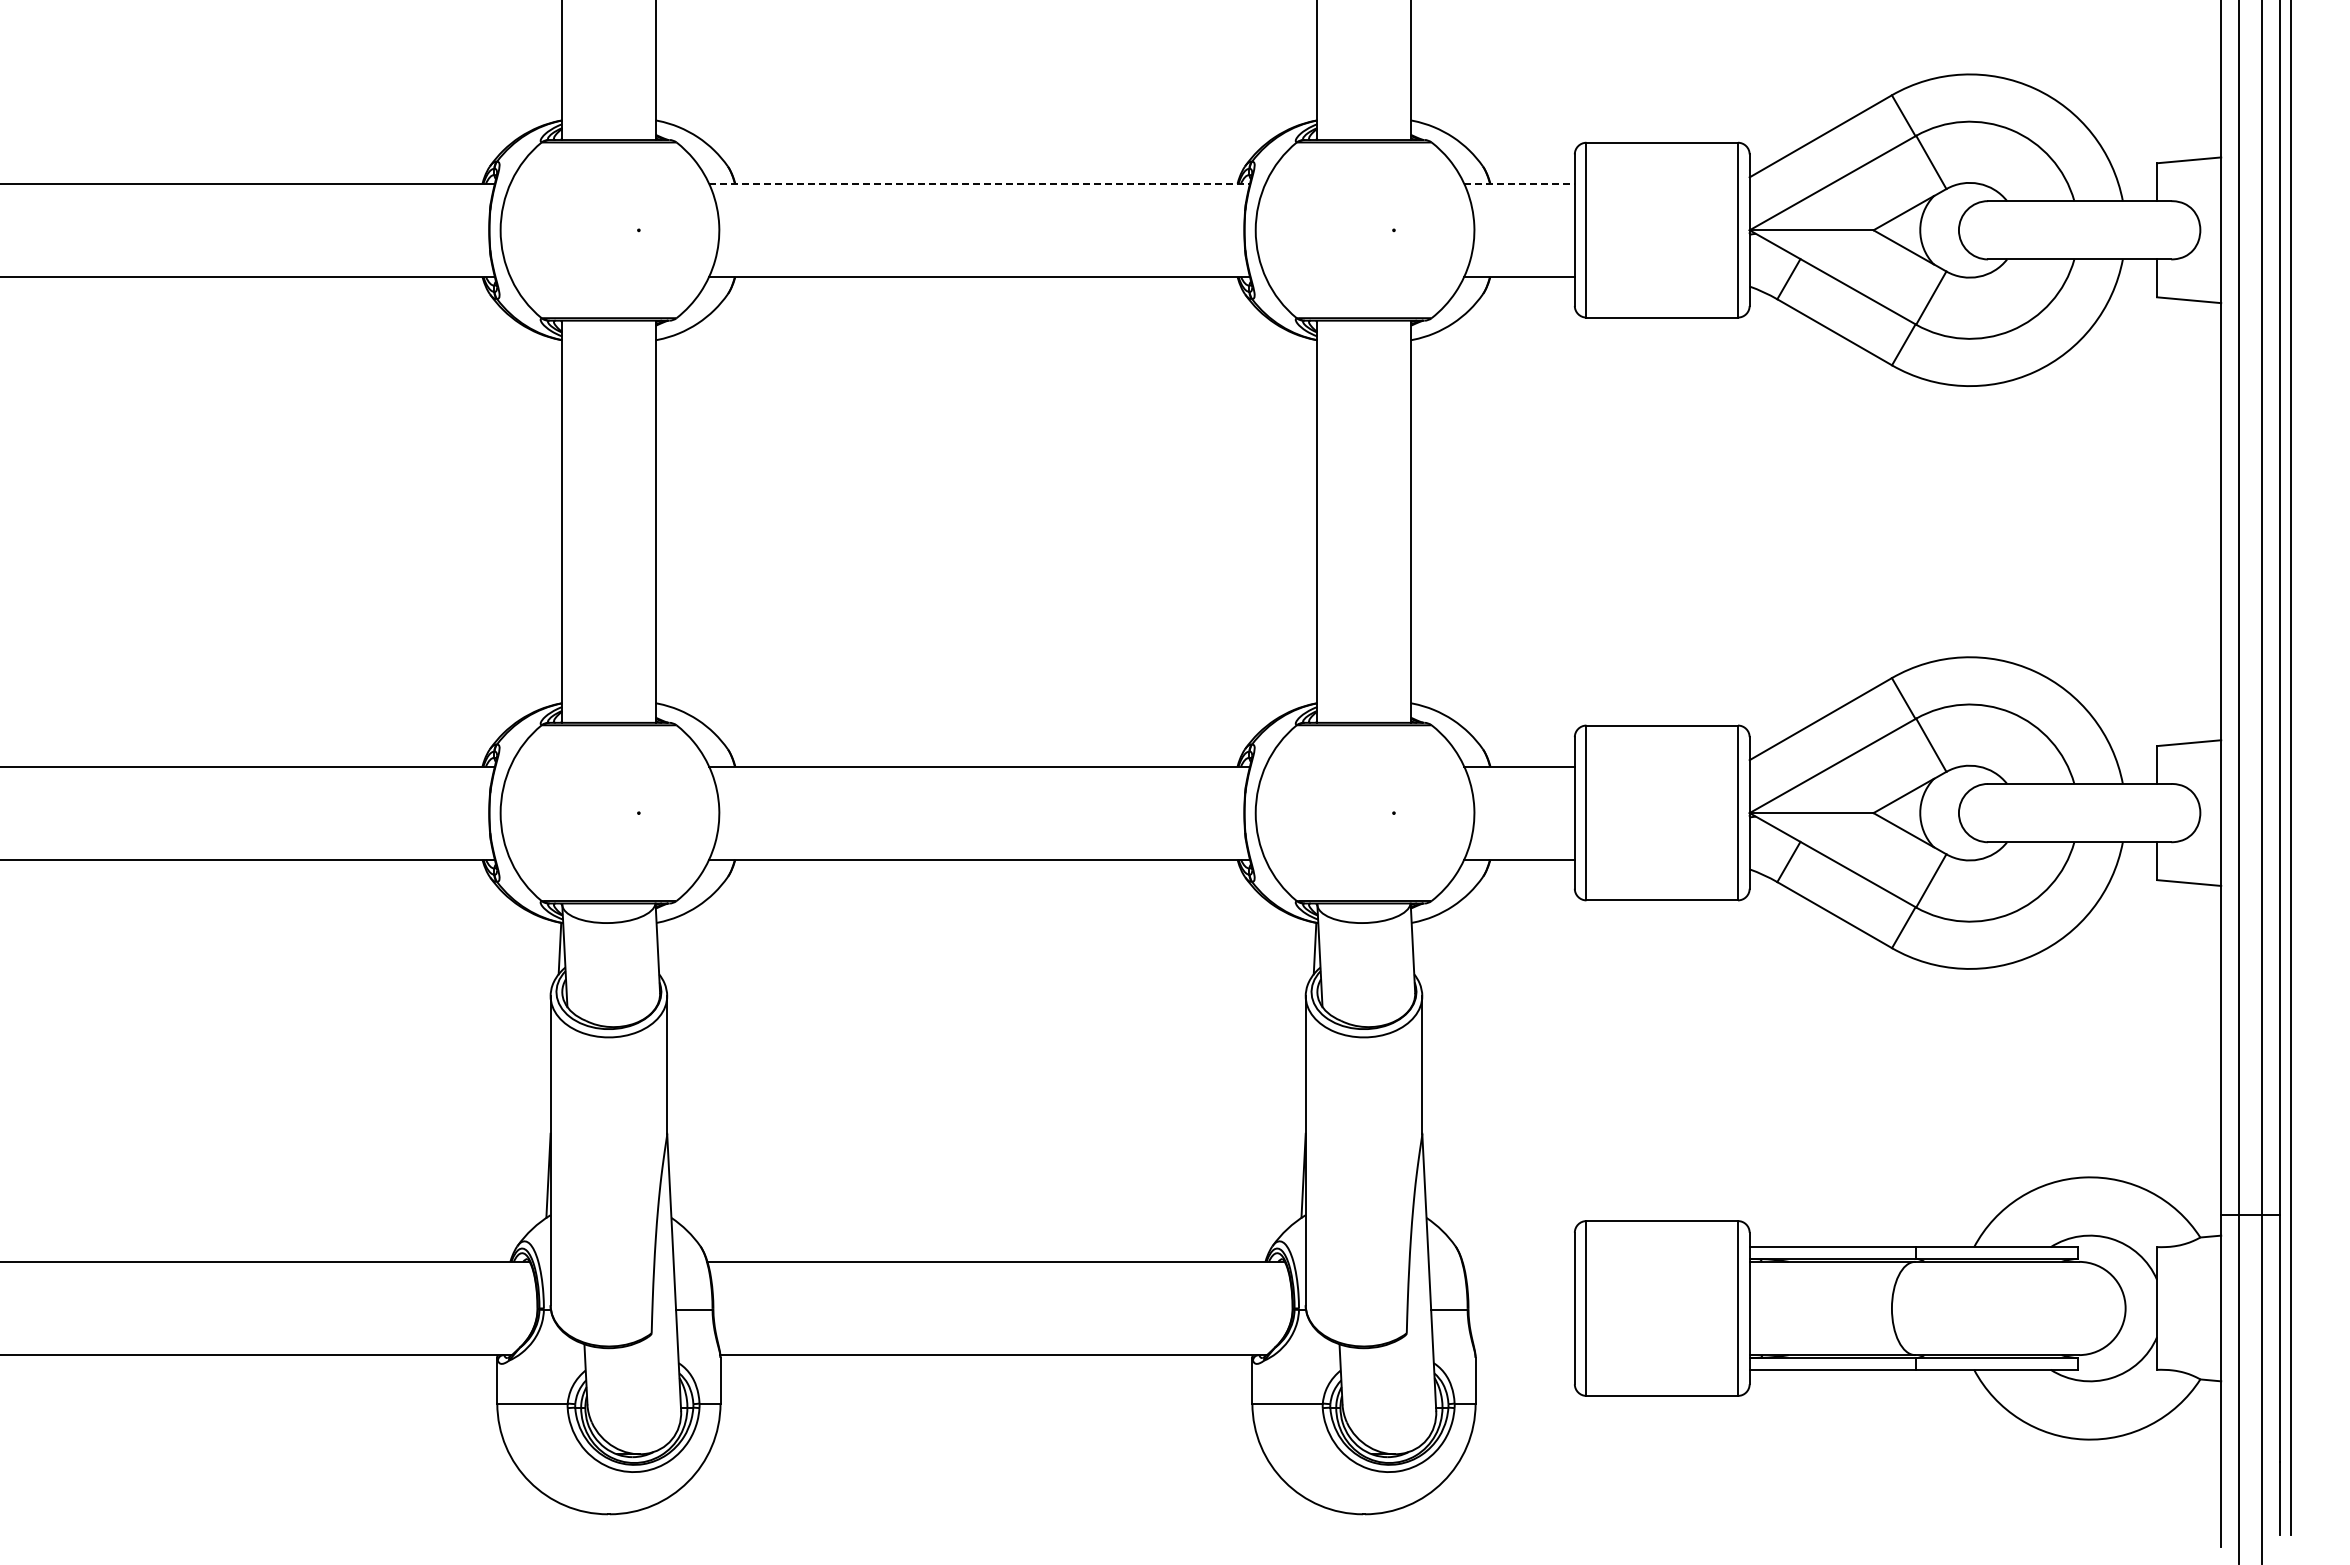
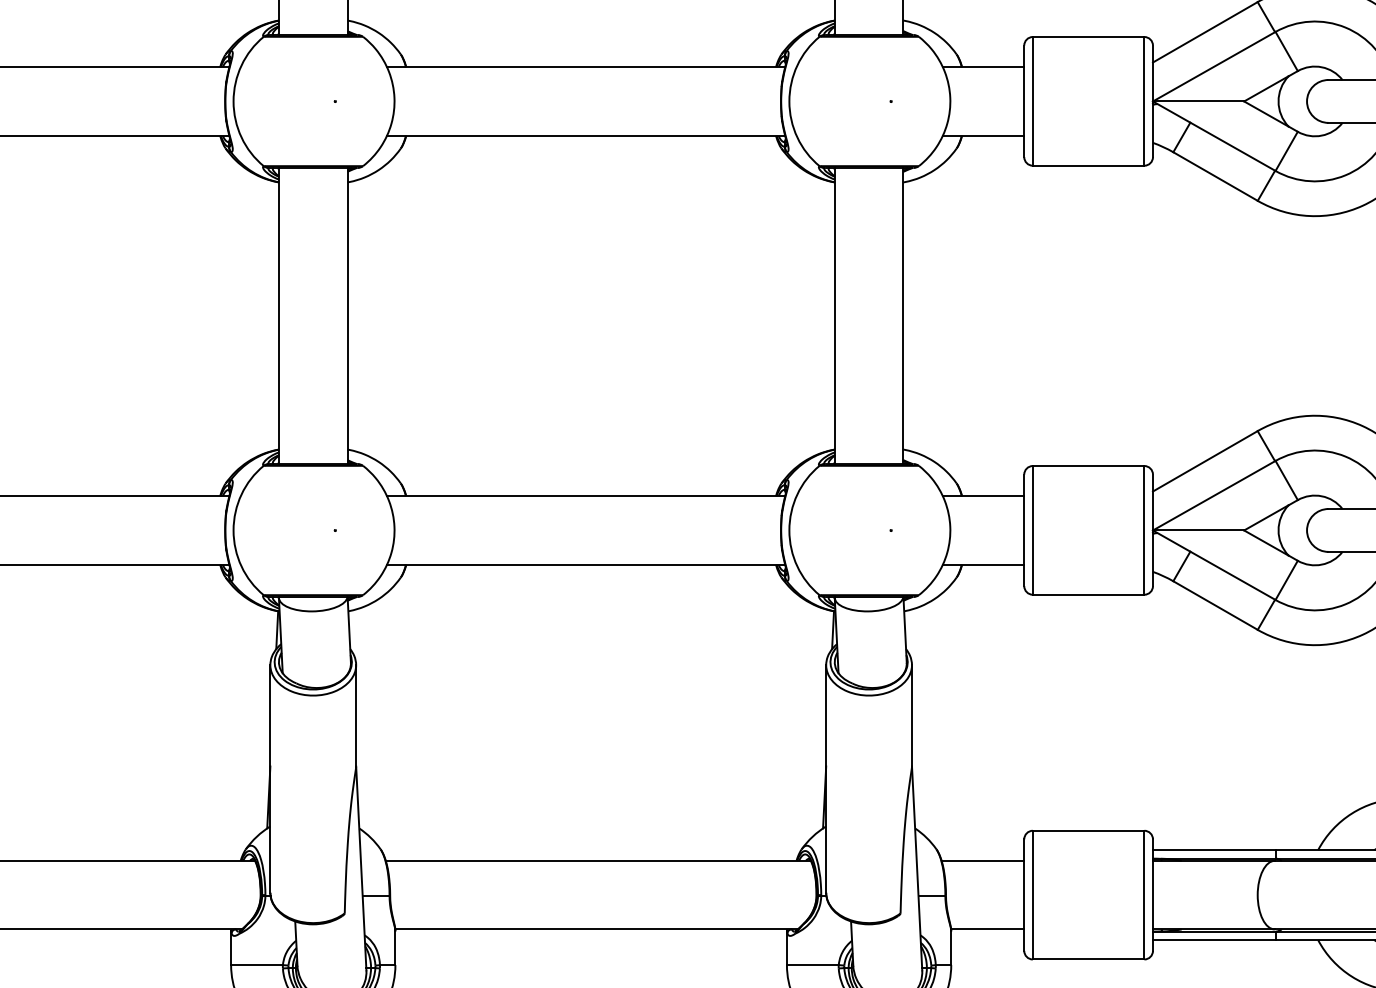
line: (980, 183) -> (586, 67), dashed -> solid
line: (1520, 183) -> (984, 67), dashed -> solid
line: (1518, 1261) -> (982, 860), added
line: (1524, 1355) -> (987, 929), added

